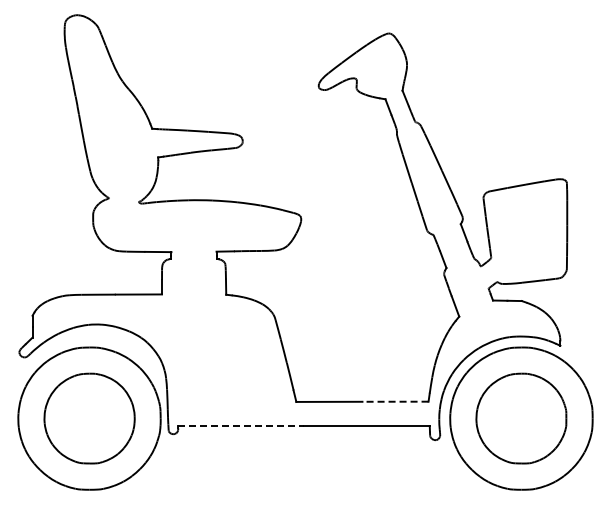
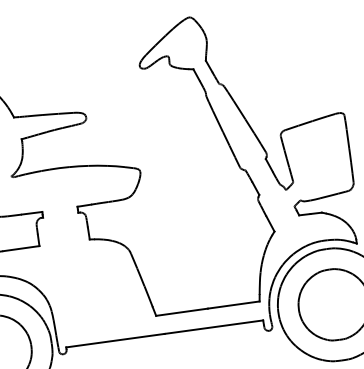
line: (395, 401) -> (233, 304), dashed -> solid
line: (241, 426) -> (115, 340), dashed -> solid

